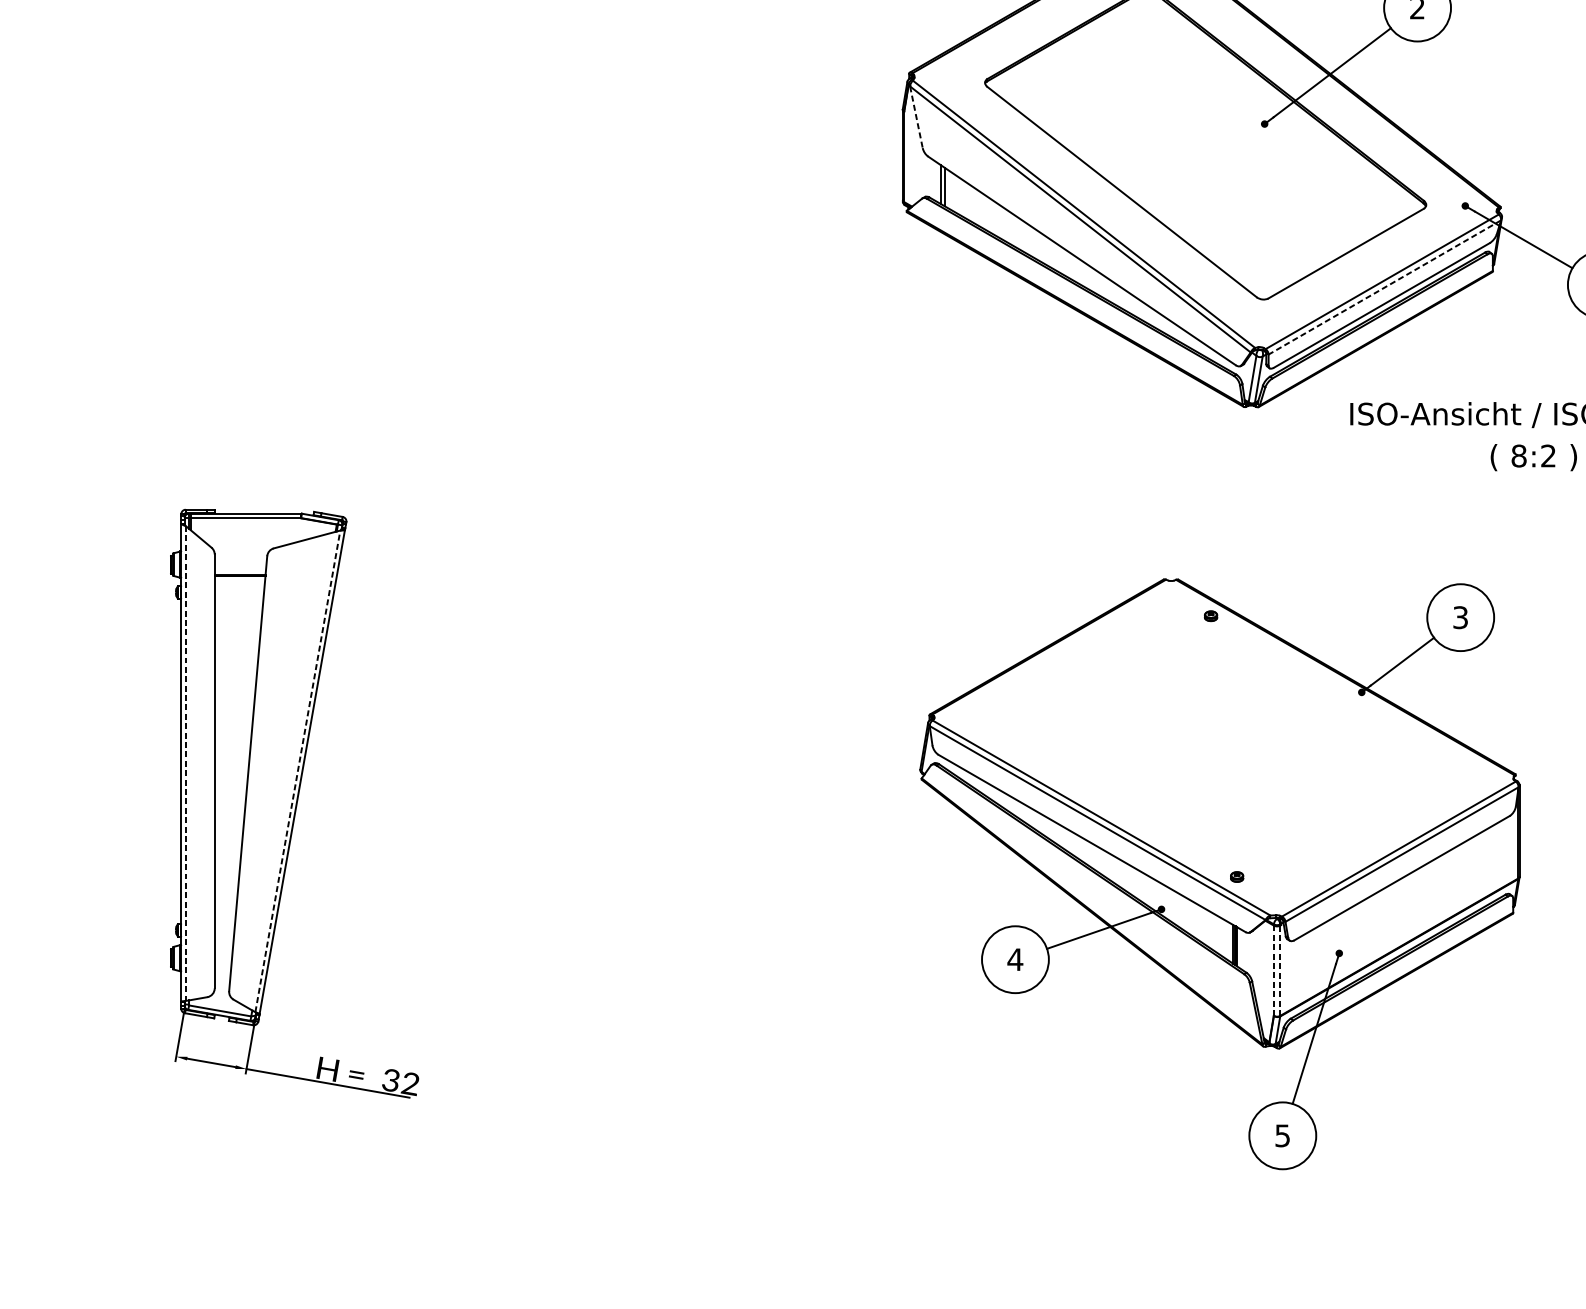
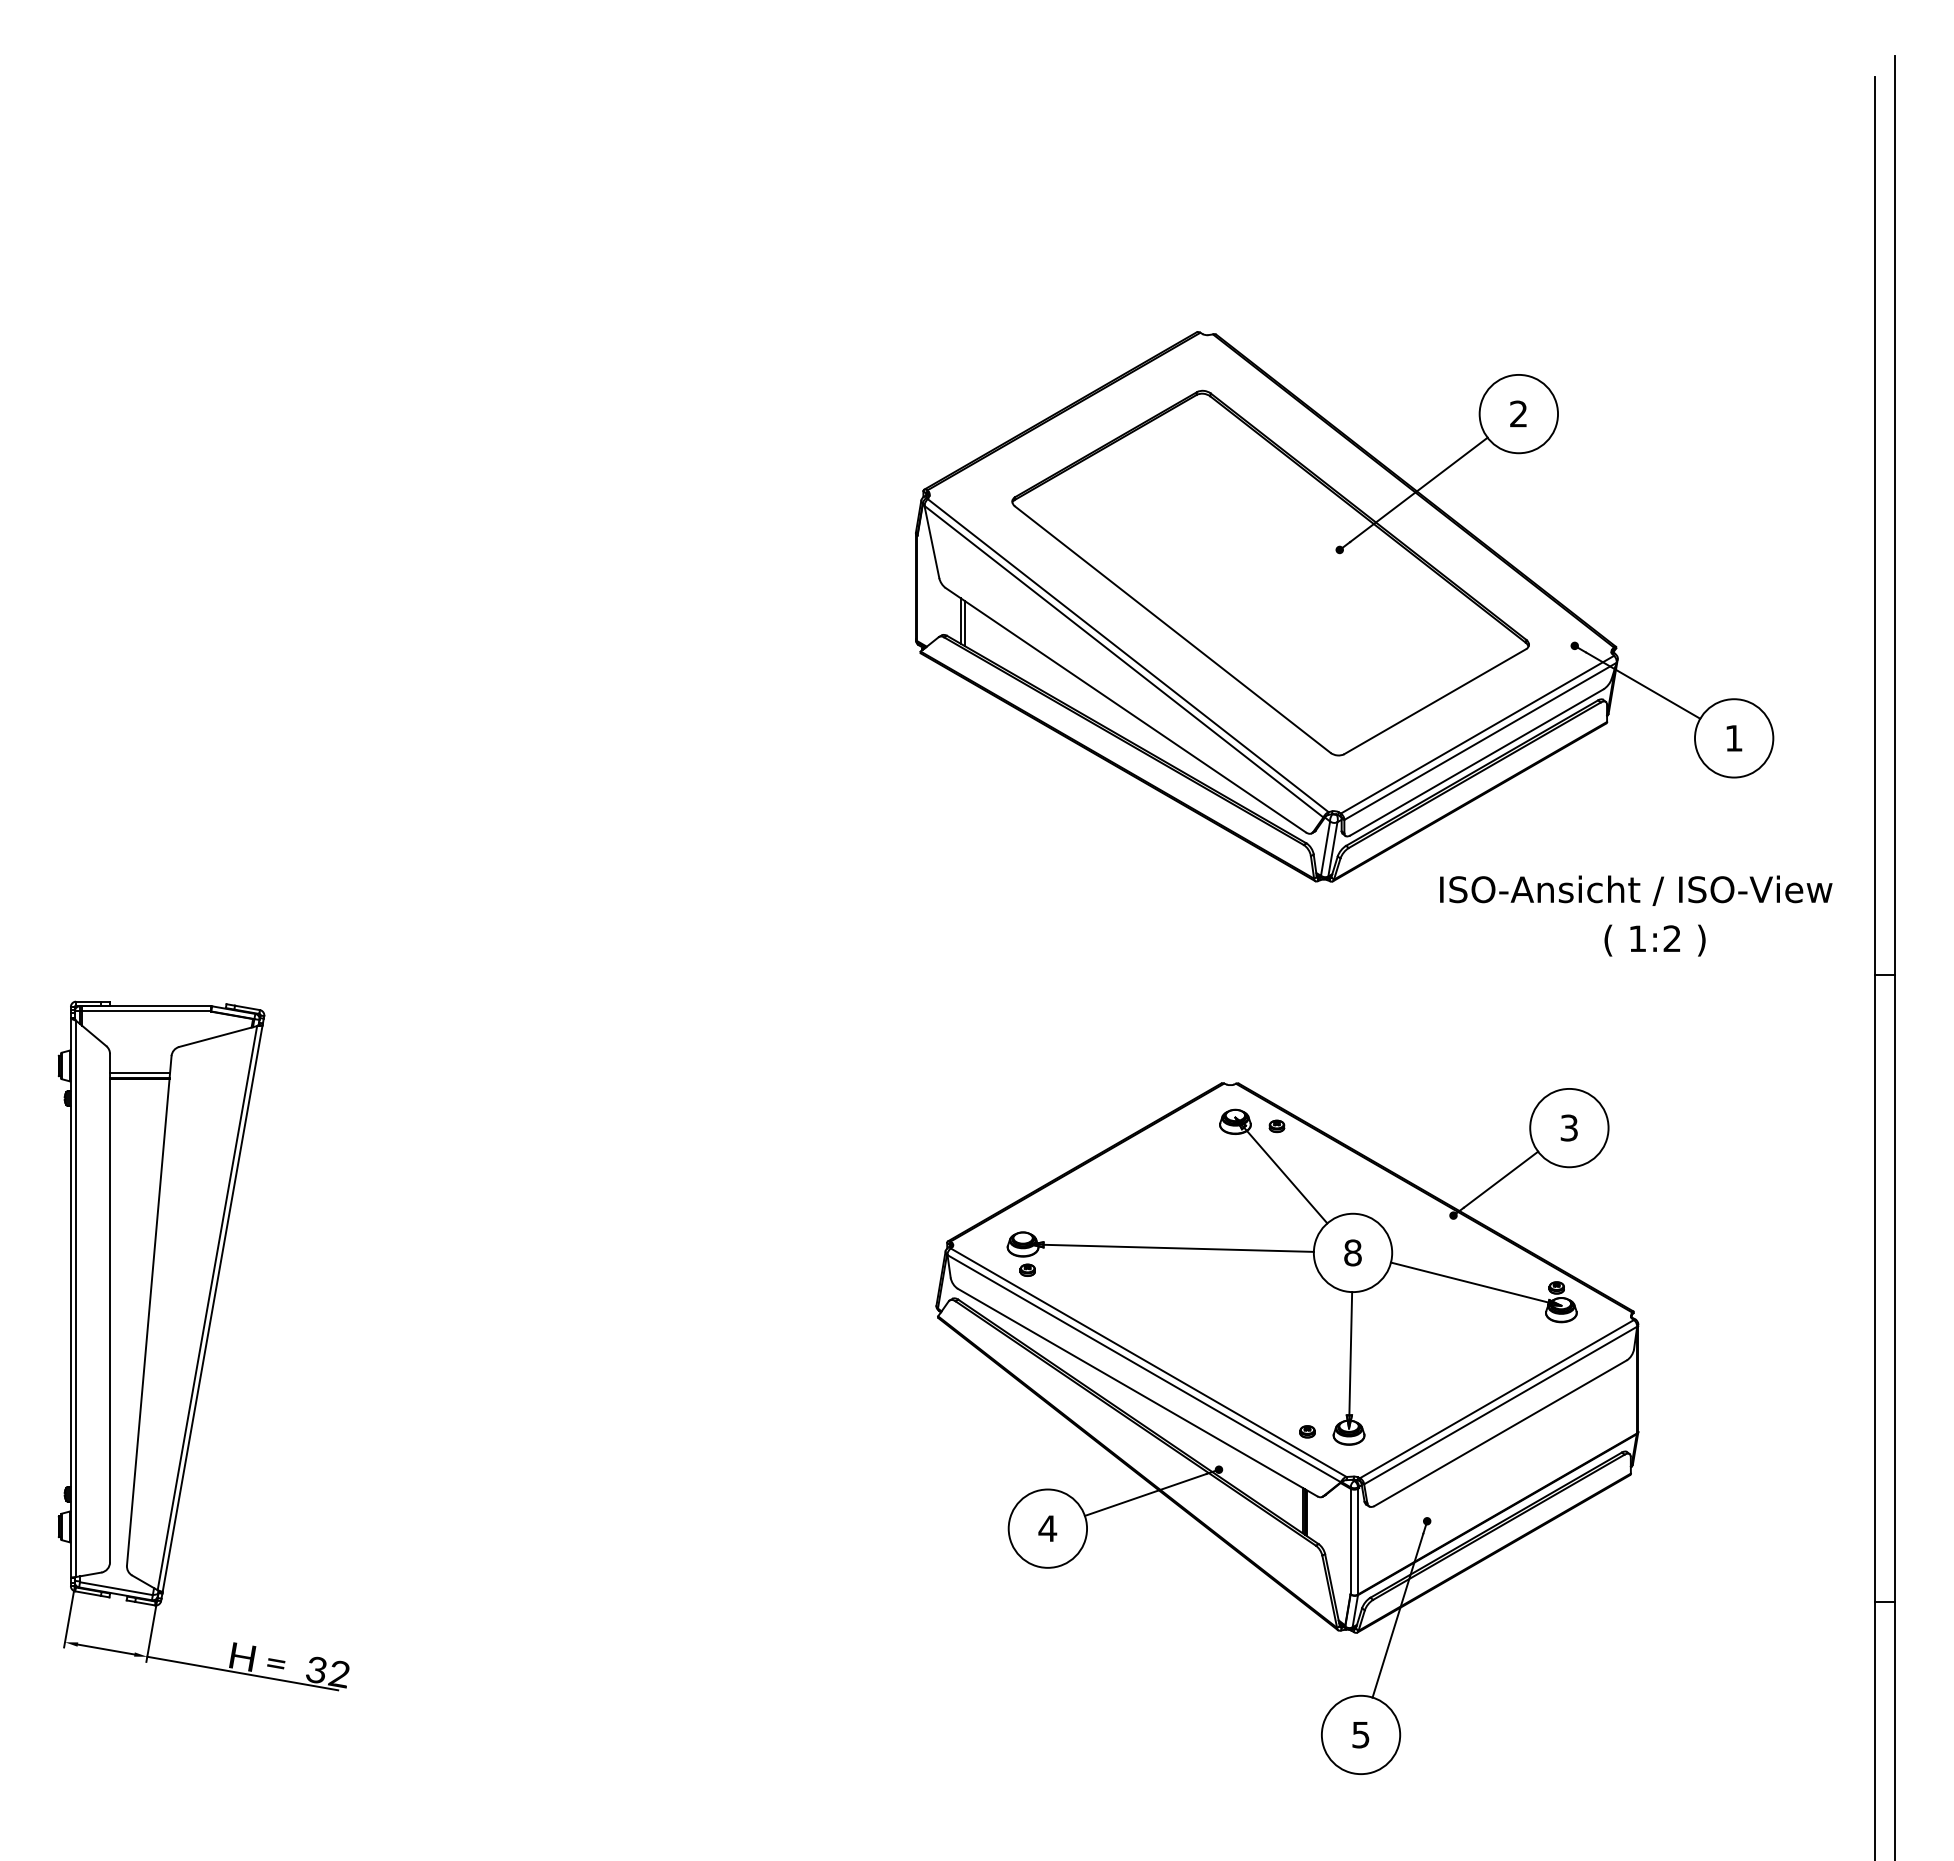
line: (916, 116) -> (931, 541), dashed -> solid
line: (1384, 287) -> (1480, 741), dashed -> solid
text: (1518, 455) -> (1637, 938), 8:2 -> 1:2
line: (240, 570) -> (140, 1072), added
part: (1223, 723) -> (1291, 1252), added
line: (186, 764) -> (76, 1299), dashed -> solid
line: (297, 770) -> (207, 1307), dashed -> solid
line: (1273, 970) -> (1350, 1541), dashed -> solid
line: (1280, 970) -> (1358, 1541), dashed -> solid

